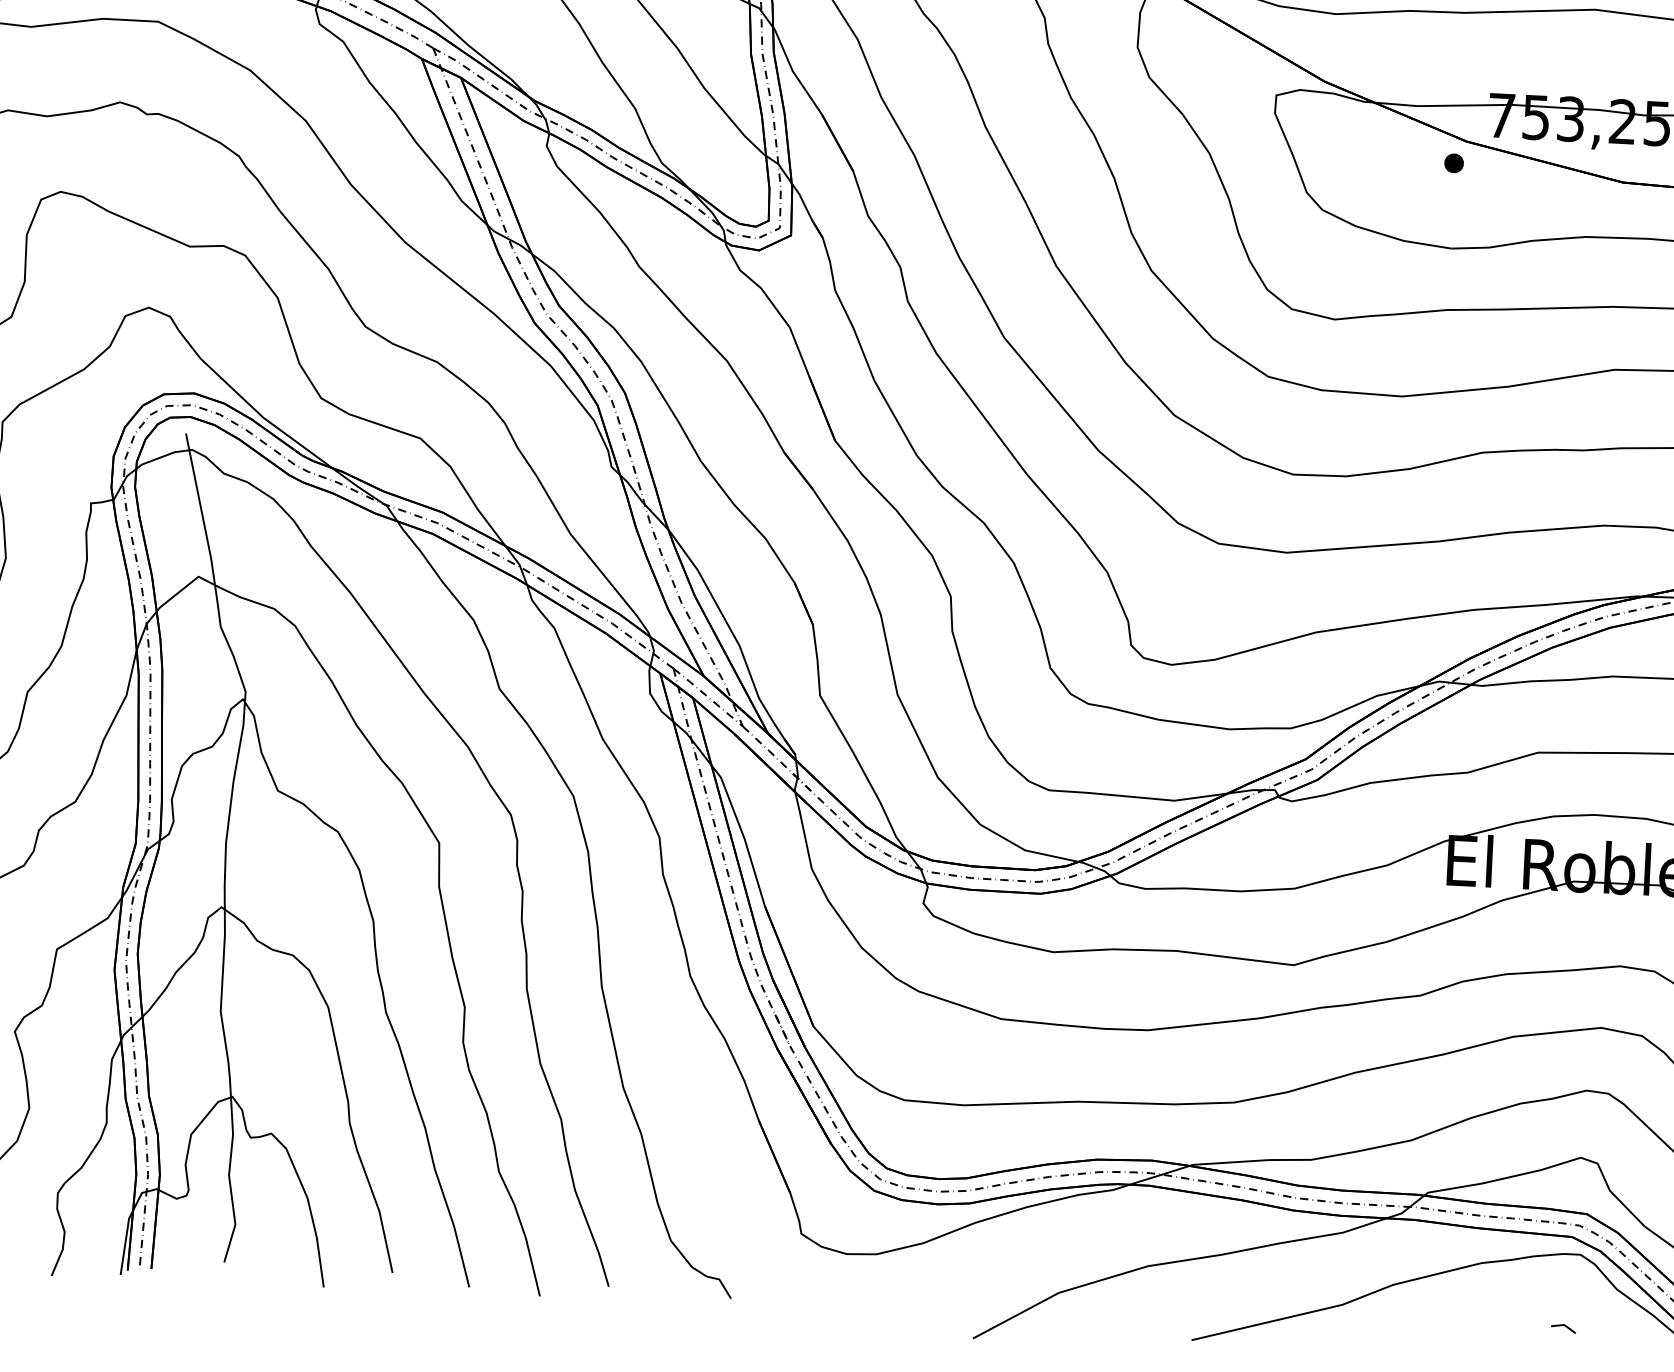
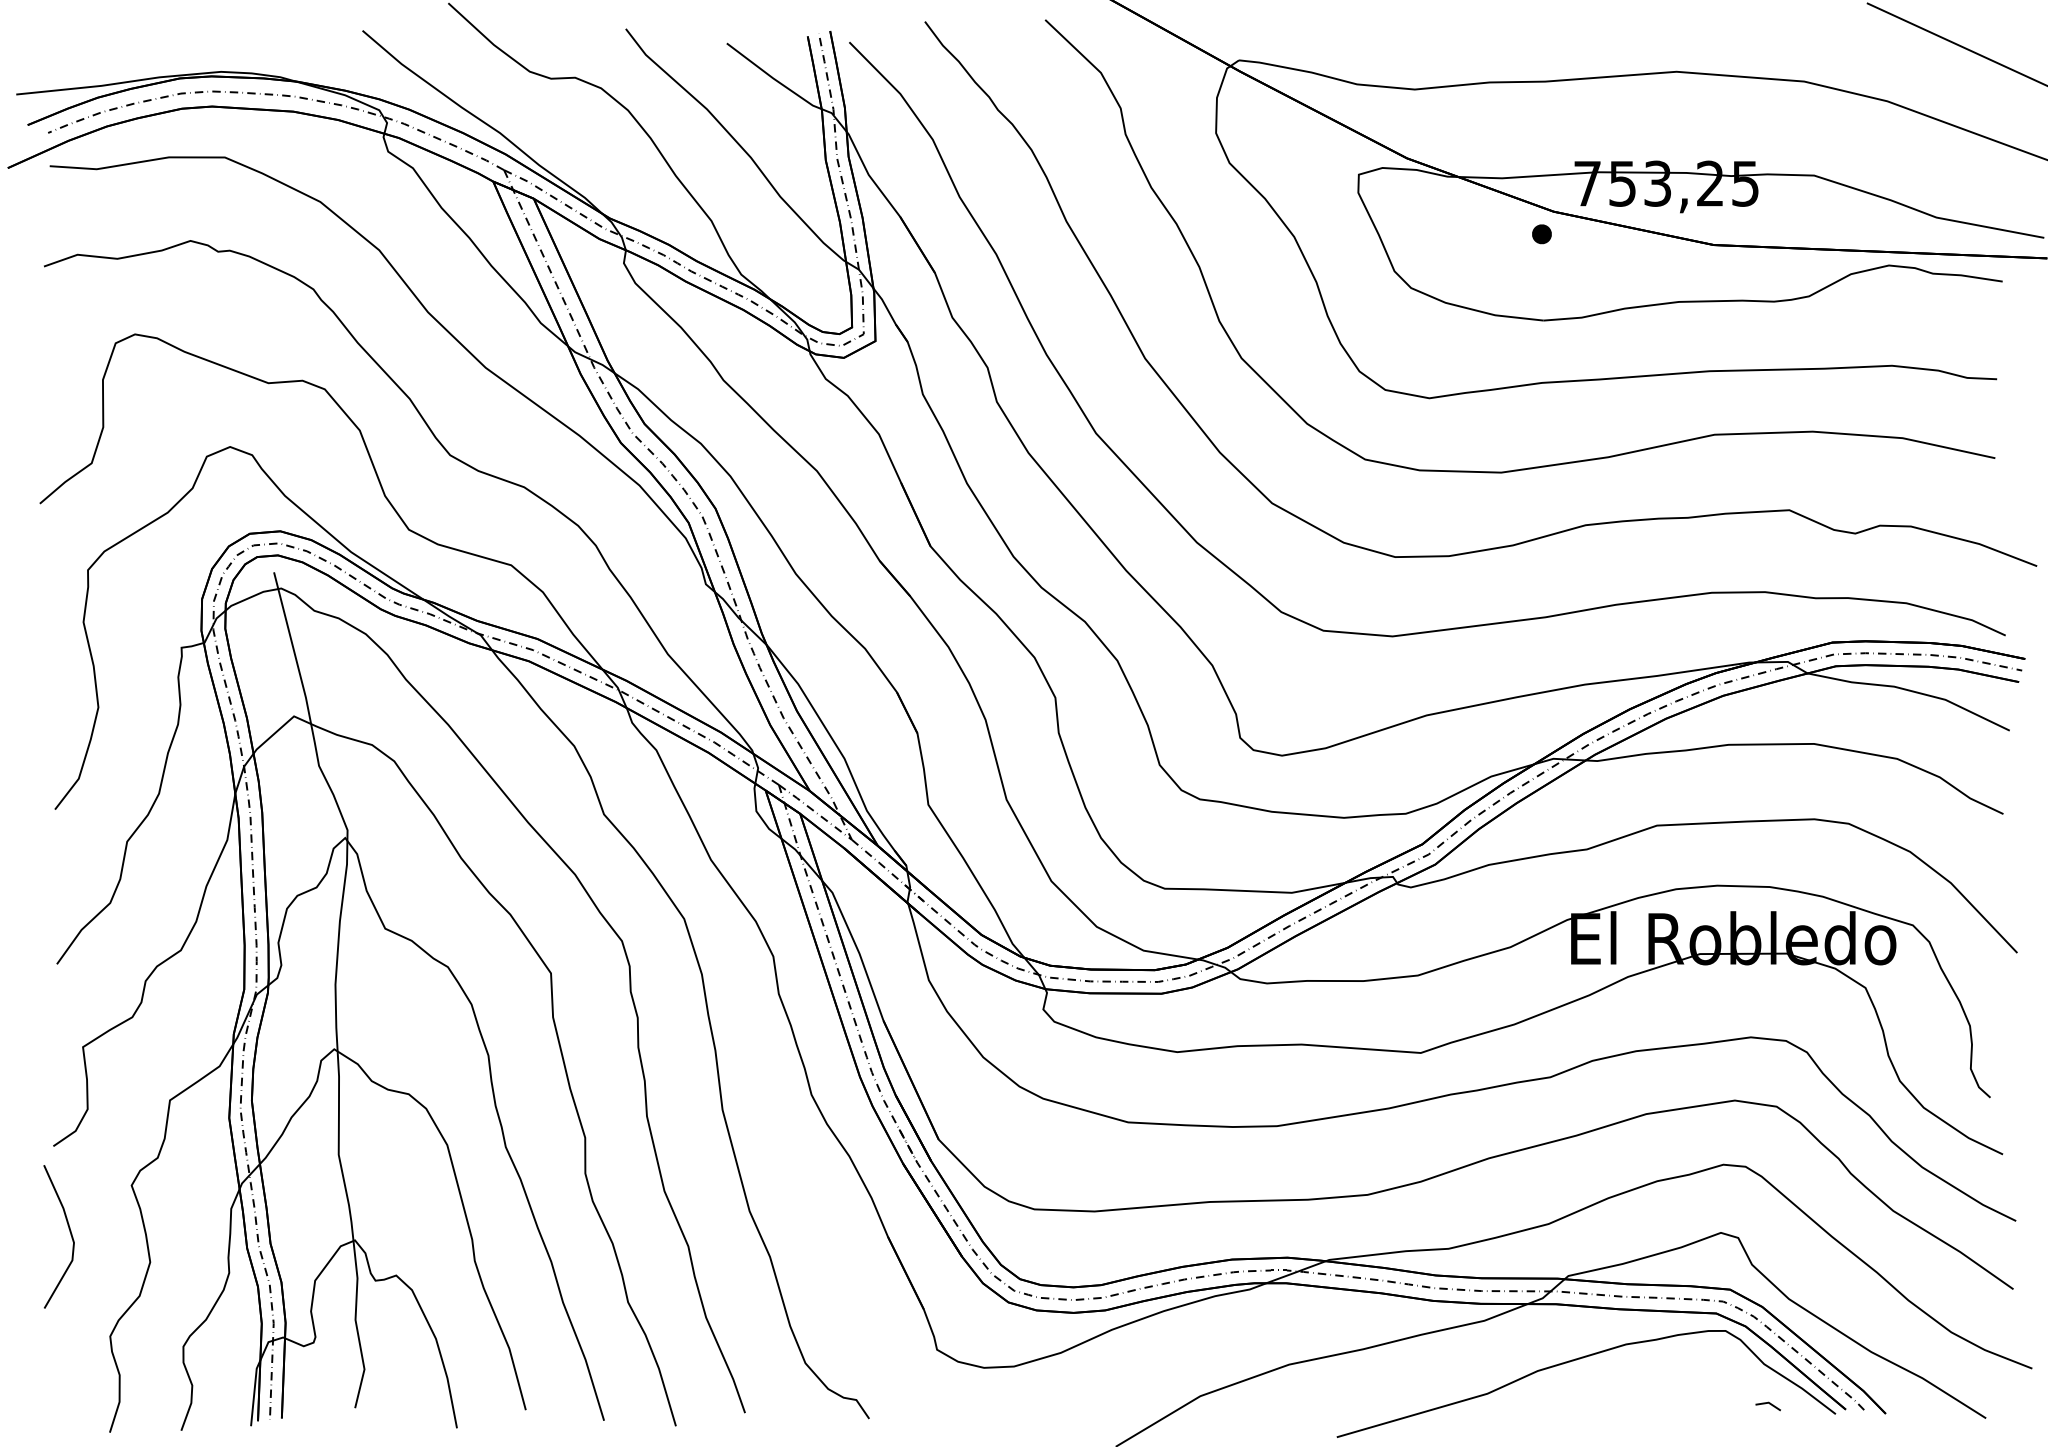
line: (1560, 1326) -> (1765, 1404), moved

